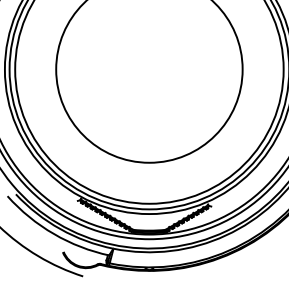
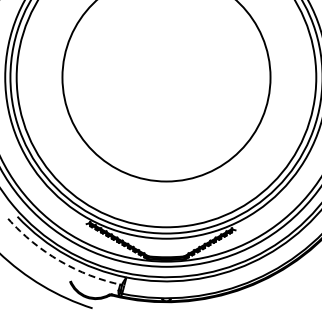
arc: (53, 234) -> (59, 261), solid -> dashed

